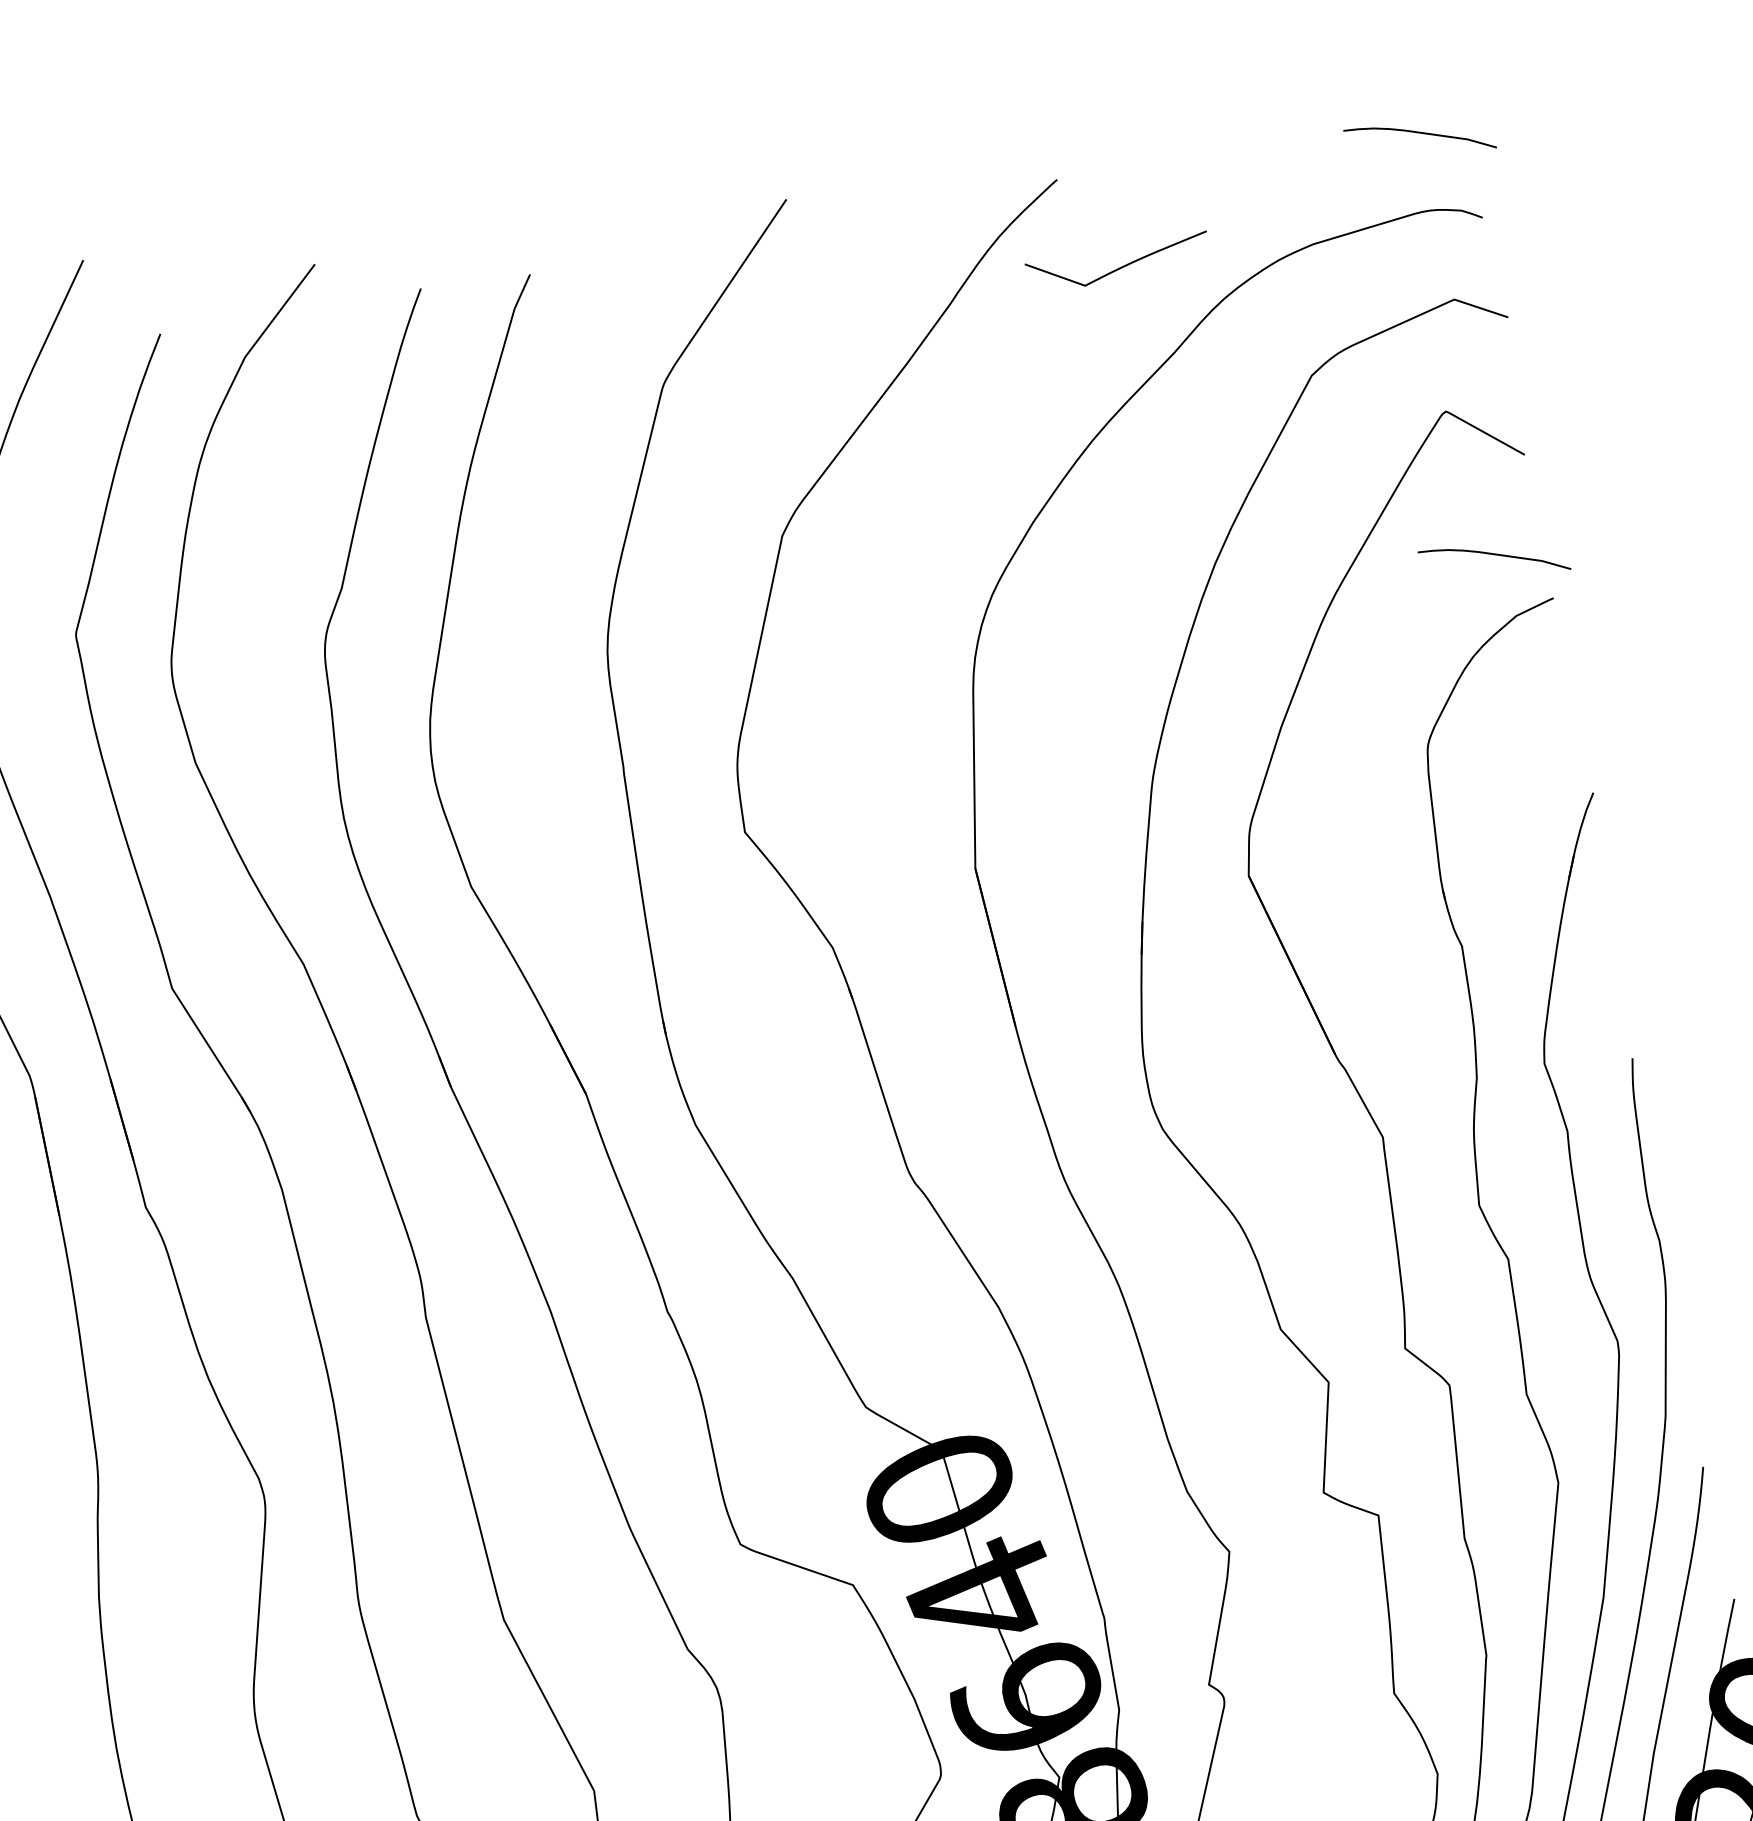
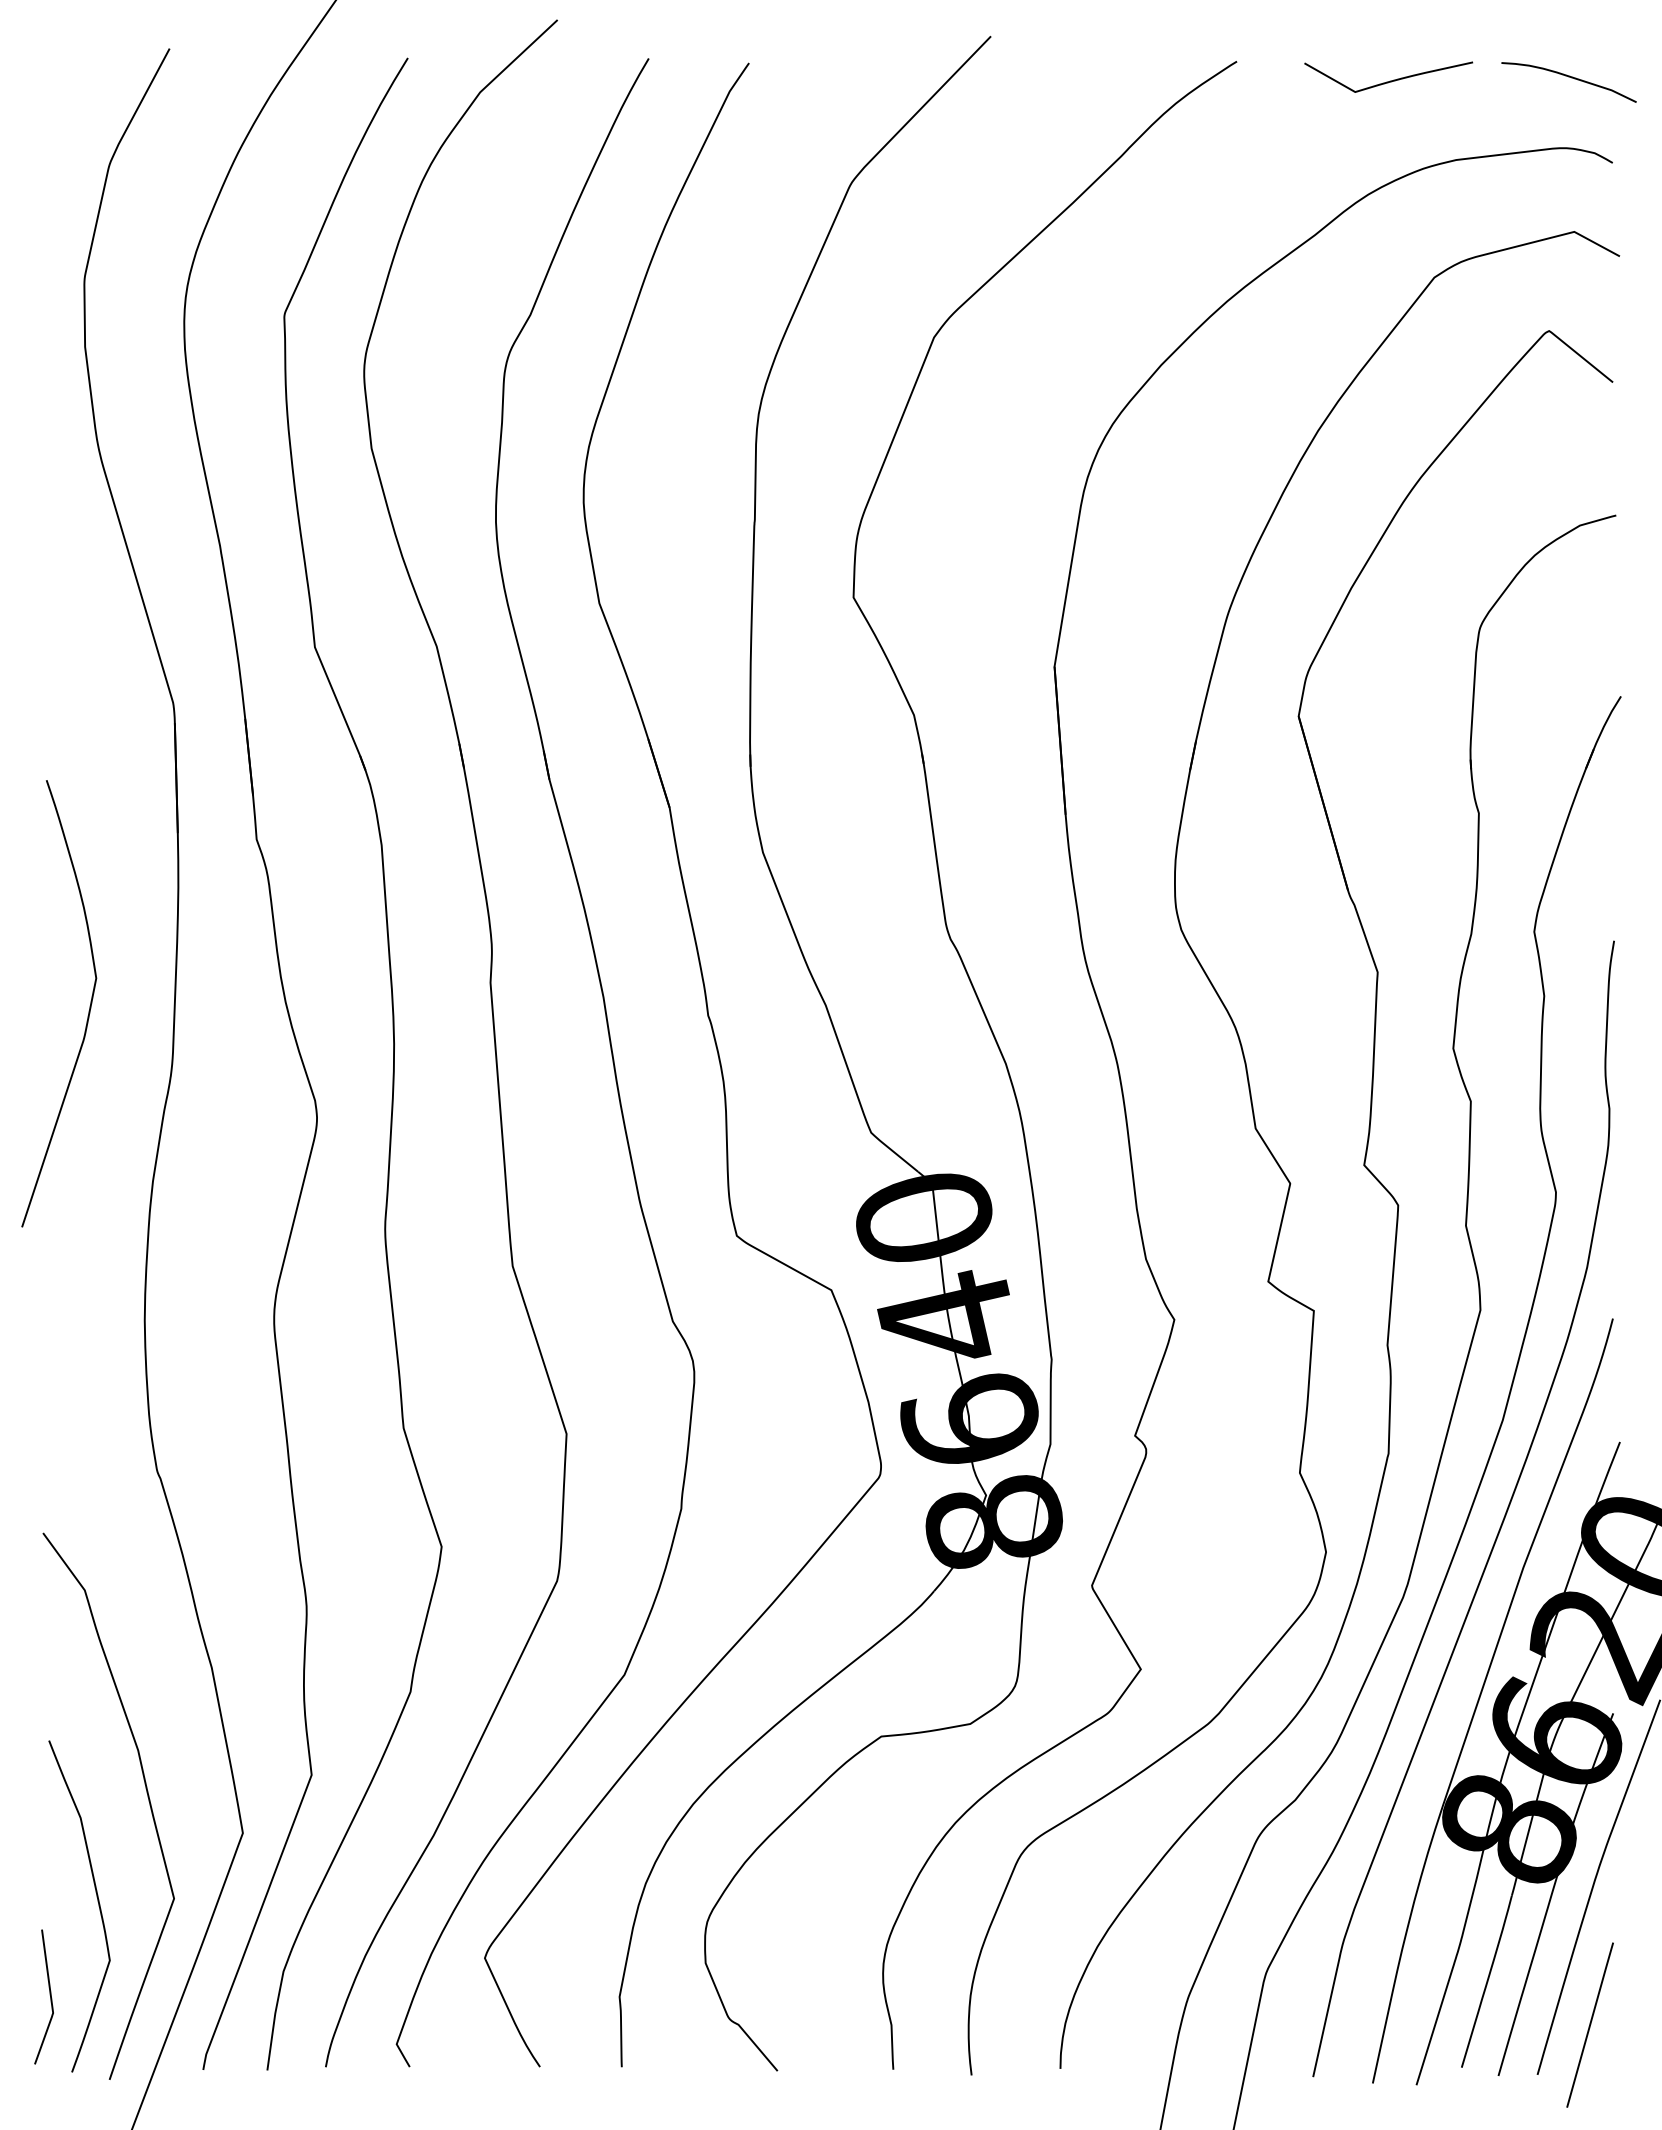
curve: (1121, 266) -> (1390, 80), moved
curve: (1492, 555) -> (1568, 467), removed

